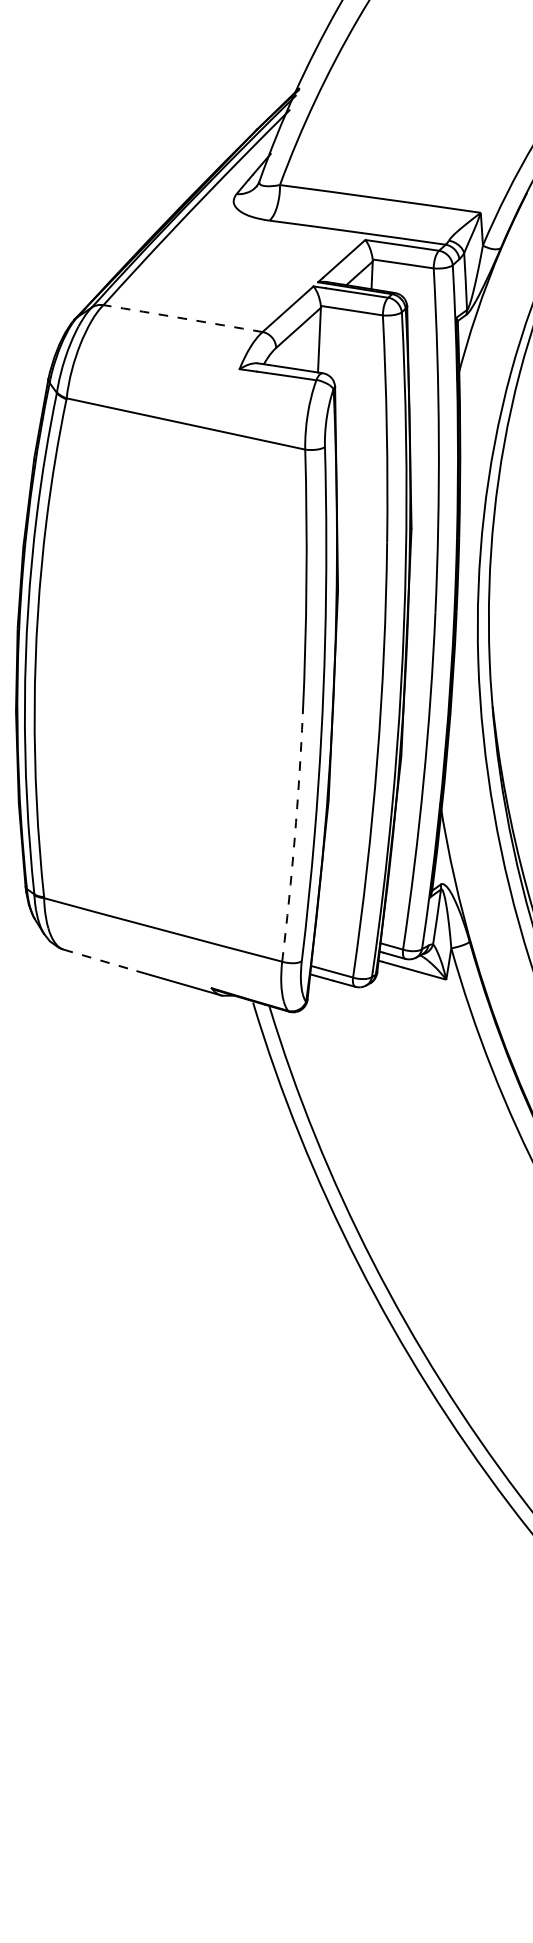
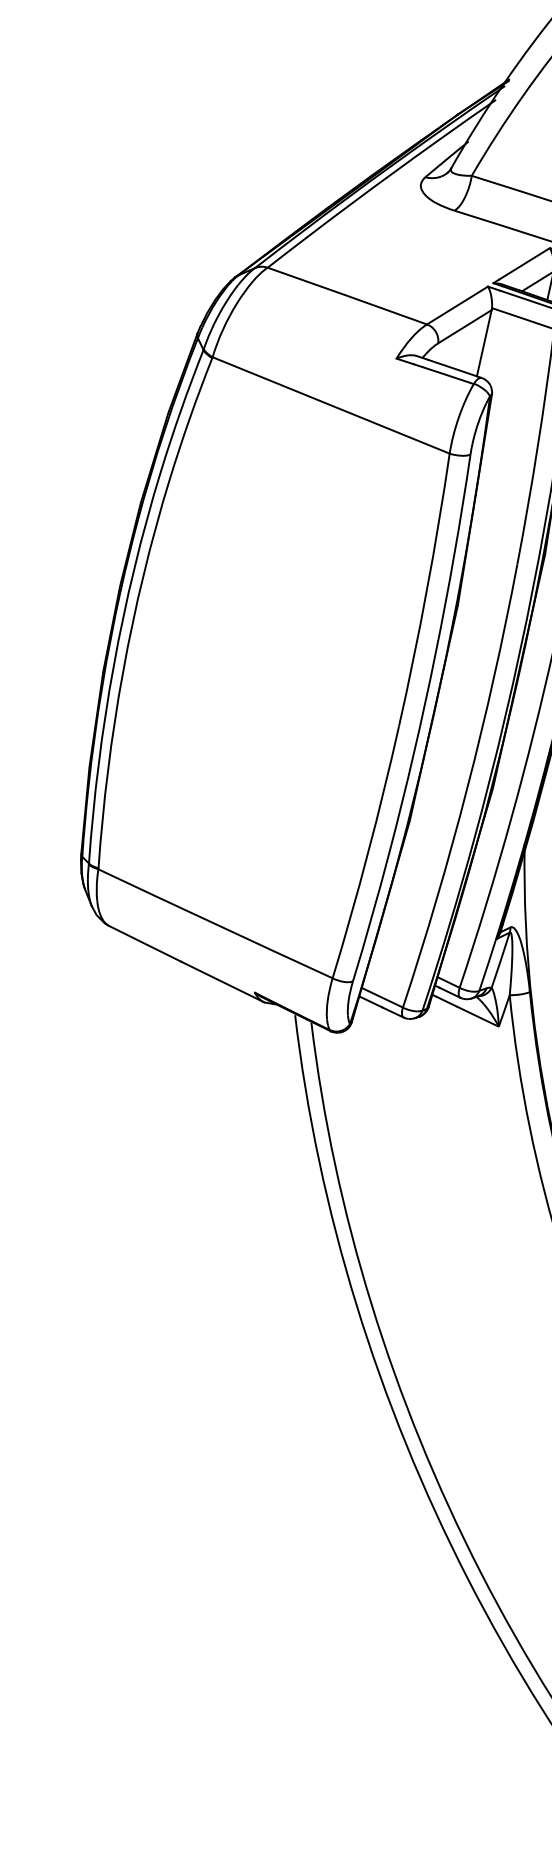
arc: (183, 318) -> (347, 296), dashed -> solid
arc: (294, 838) -> (367, 853), dashed -> solid
line: (101, 960) -> (146, 944), dashed -> solid

